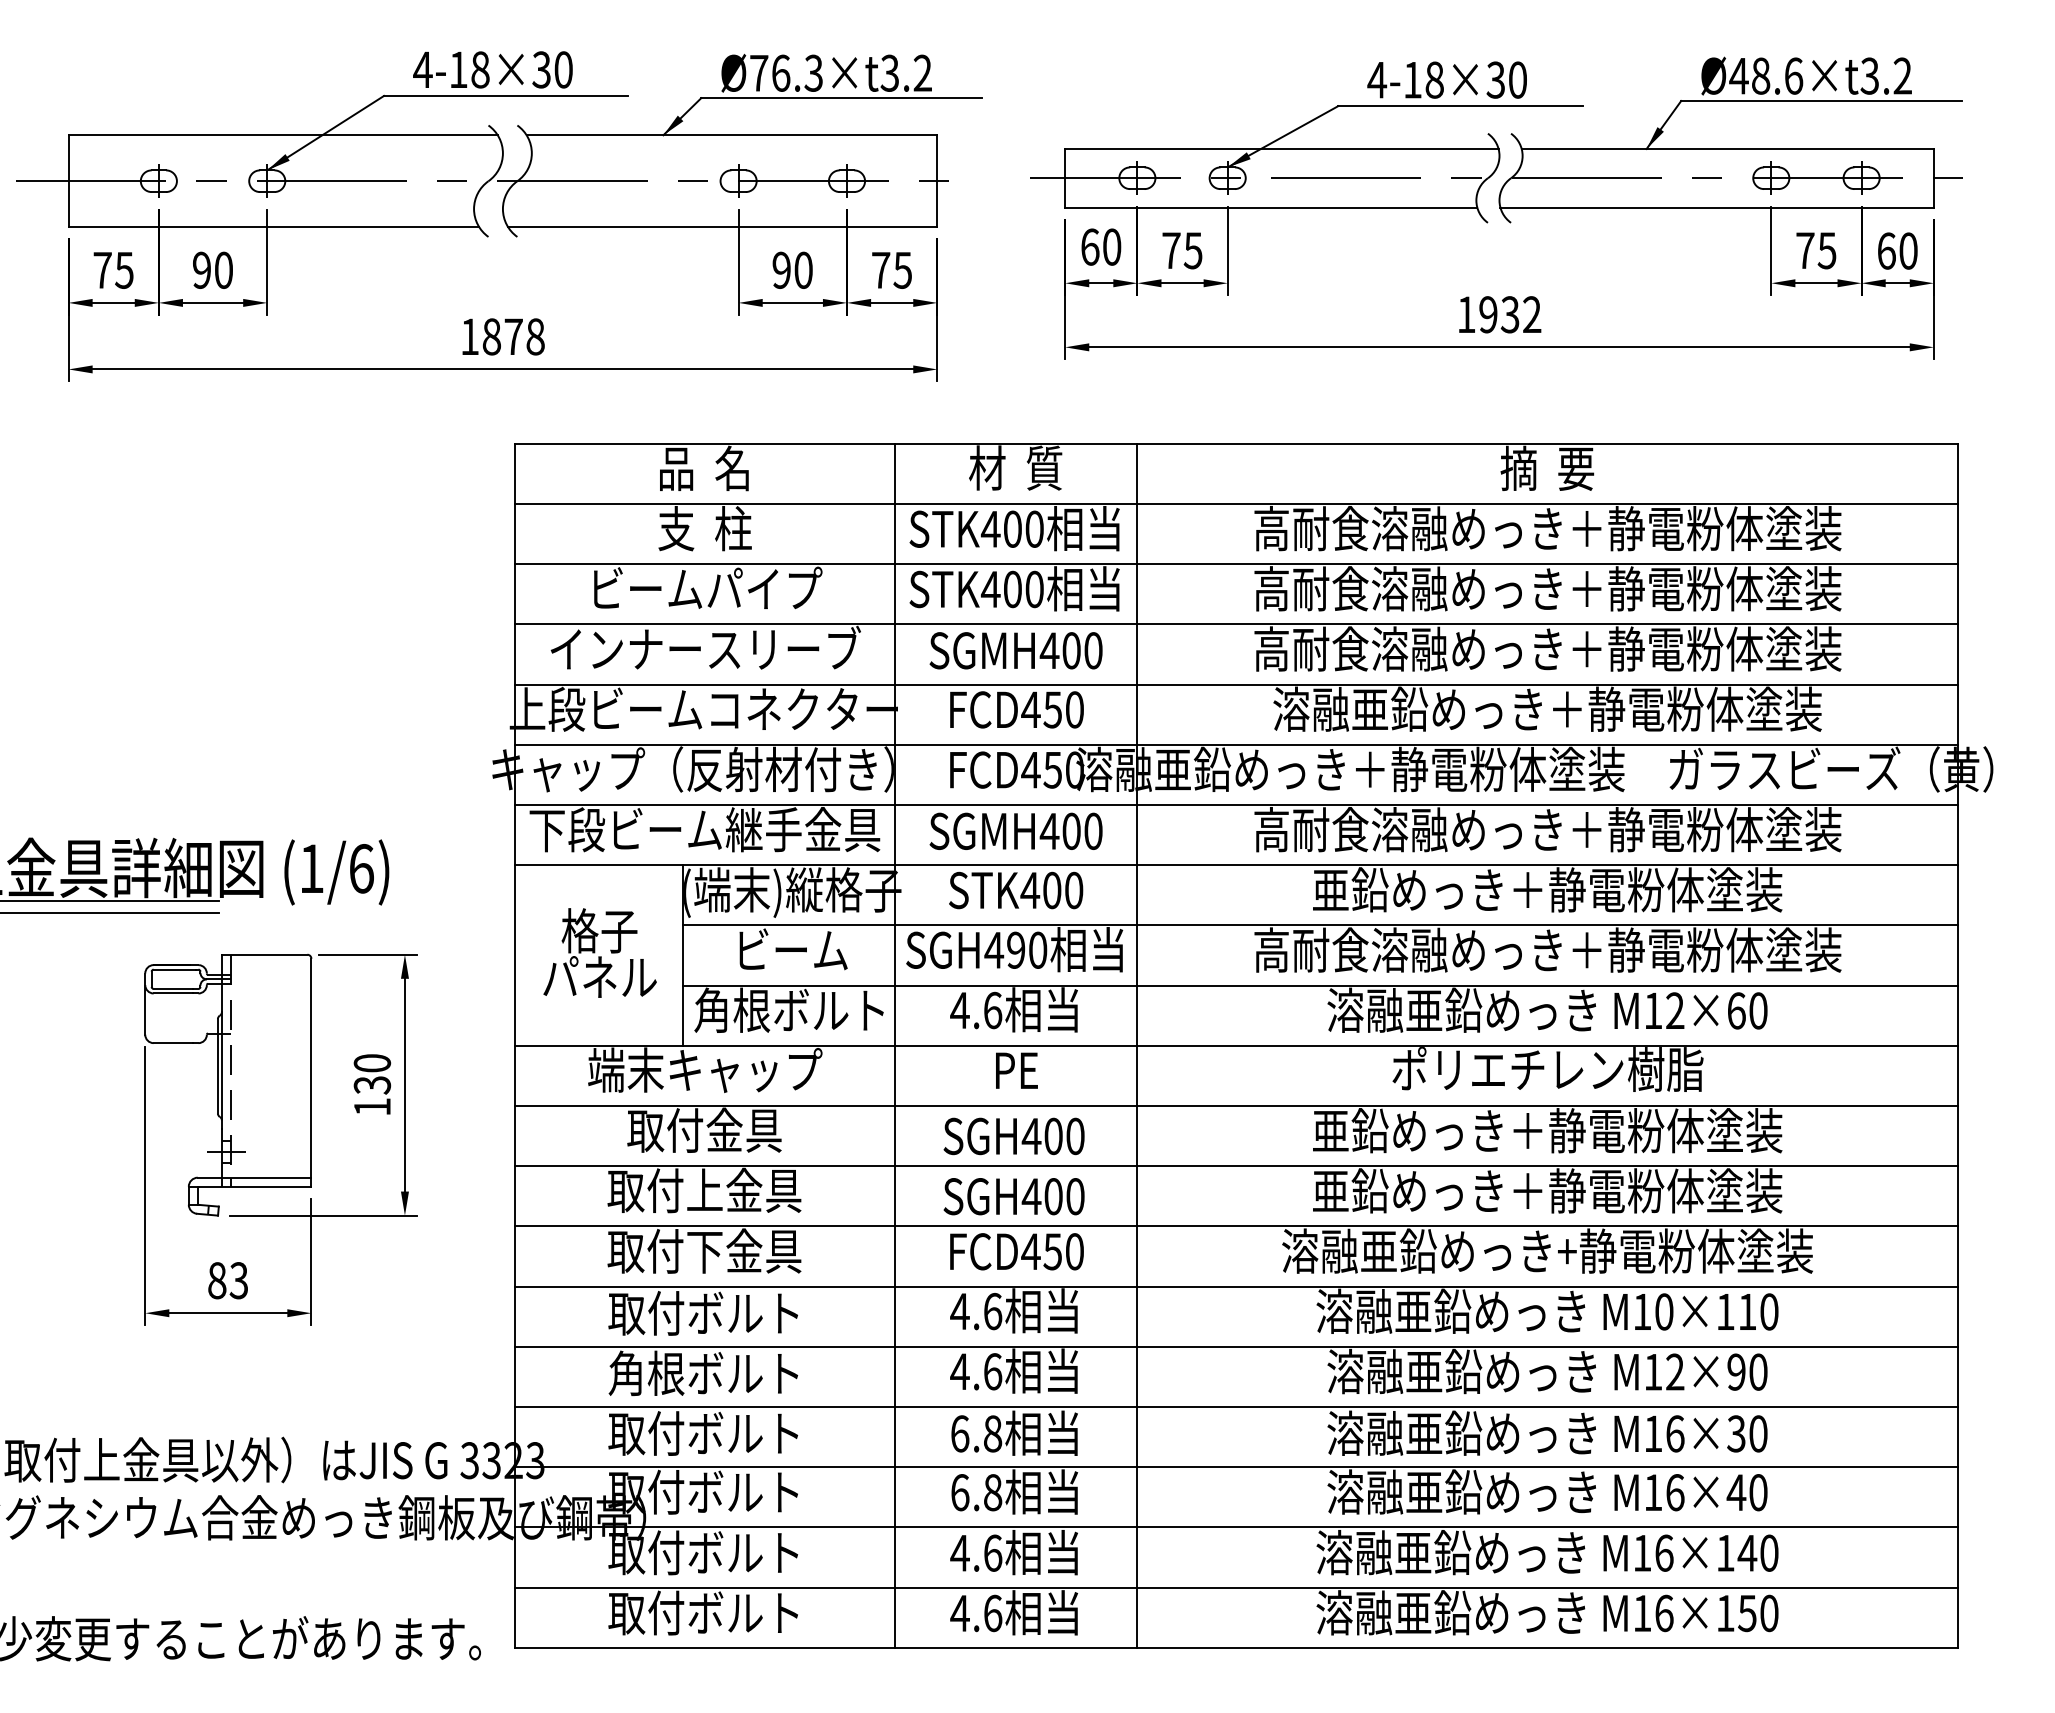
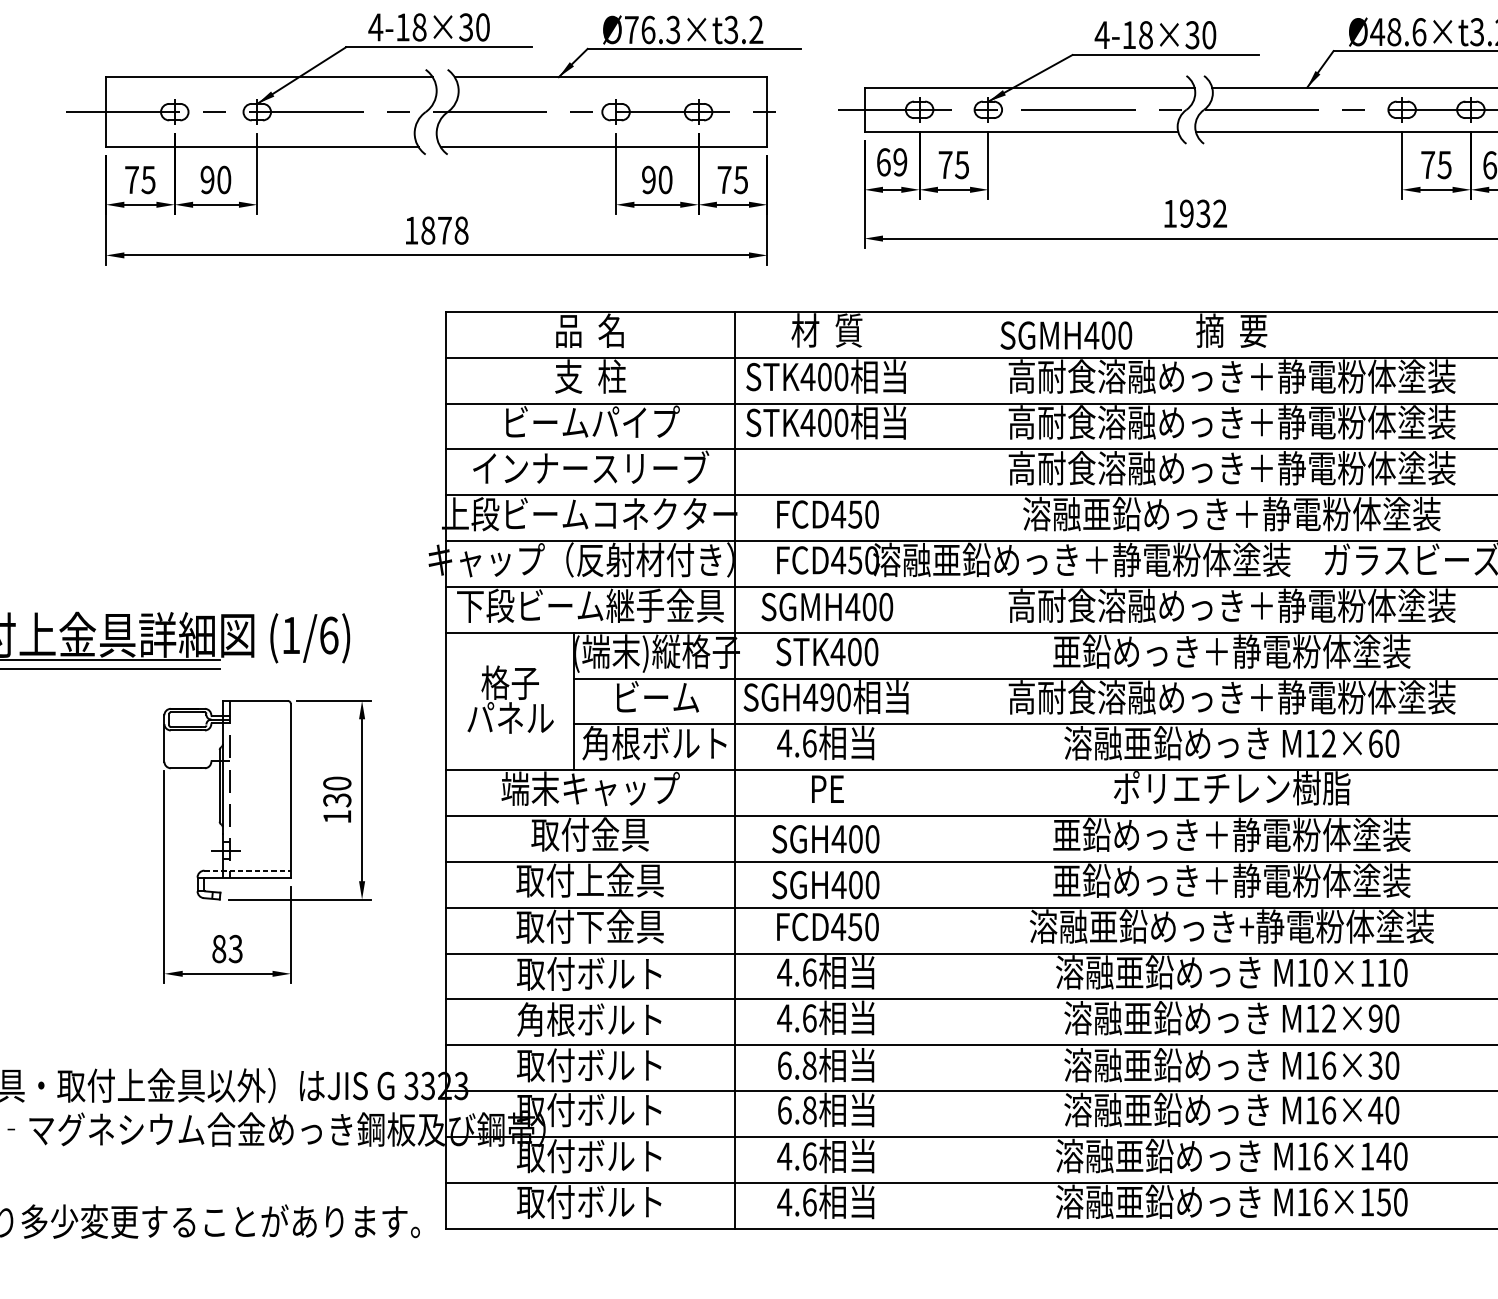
text: (1112, 246) -> (900, 161), 60 -> 69
text: (1015, 650) -> (1065, 335), moved
line: (1137, 1045) -> (919, 770), removed
line: (254, 1177) -> (247, 870), solid -> dashed

